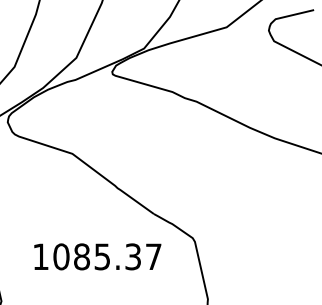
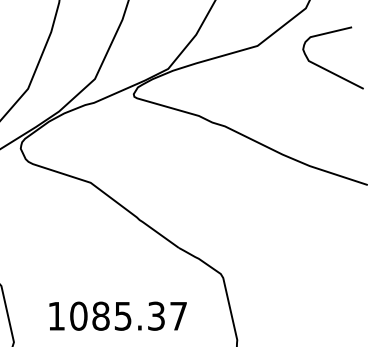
text: (97, 256) -> (117, 315), moved

